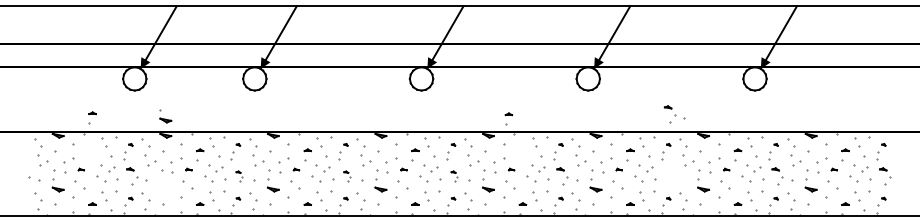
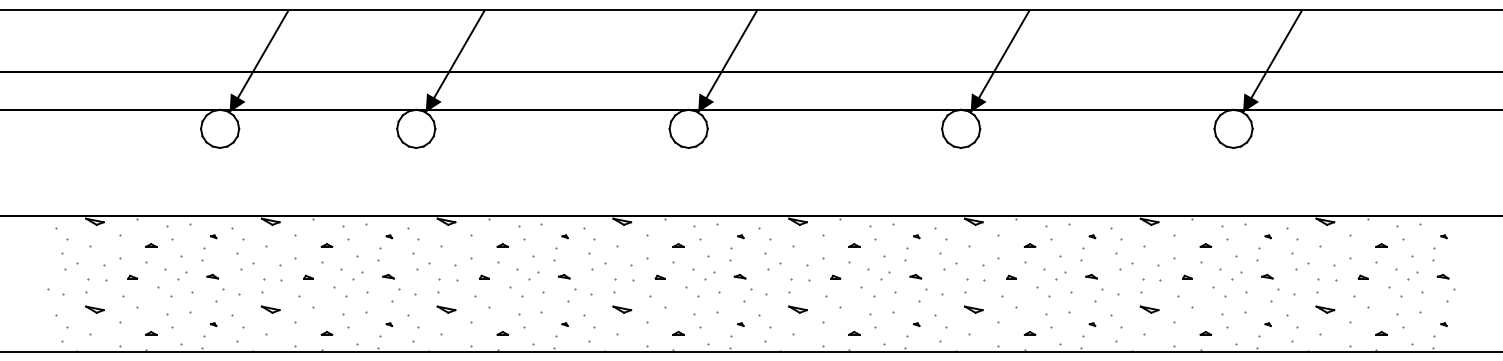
part: (674, 114) -> (1102, 288), moved
part: (165, 116) -> (270, 303), moved
part: (92, 117) -> (150, 252), moved
part: (508, 118) -> (853, 252), moved
part: (239, 176) -> (391, 288), size x1.67
part: (347, 176) -> (567, 288), size x1.67
part: (454, 176) -> (742, 288), size x1.67

